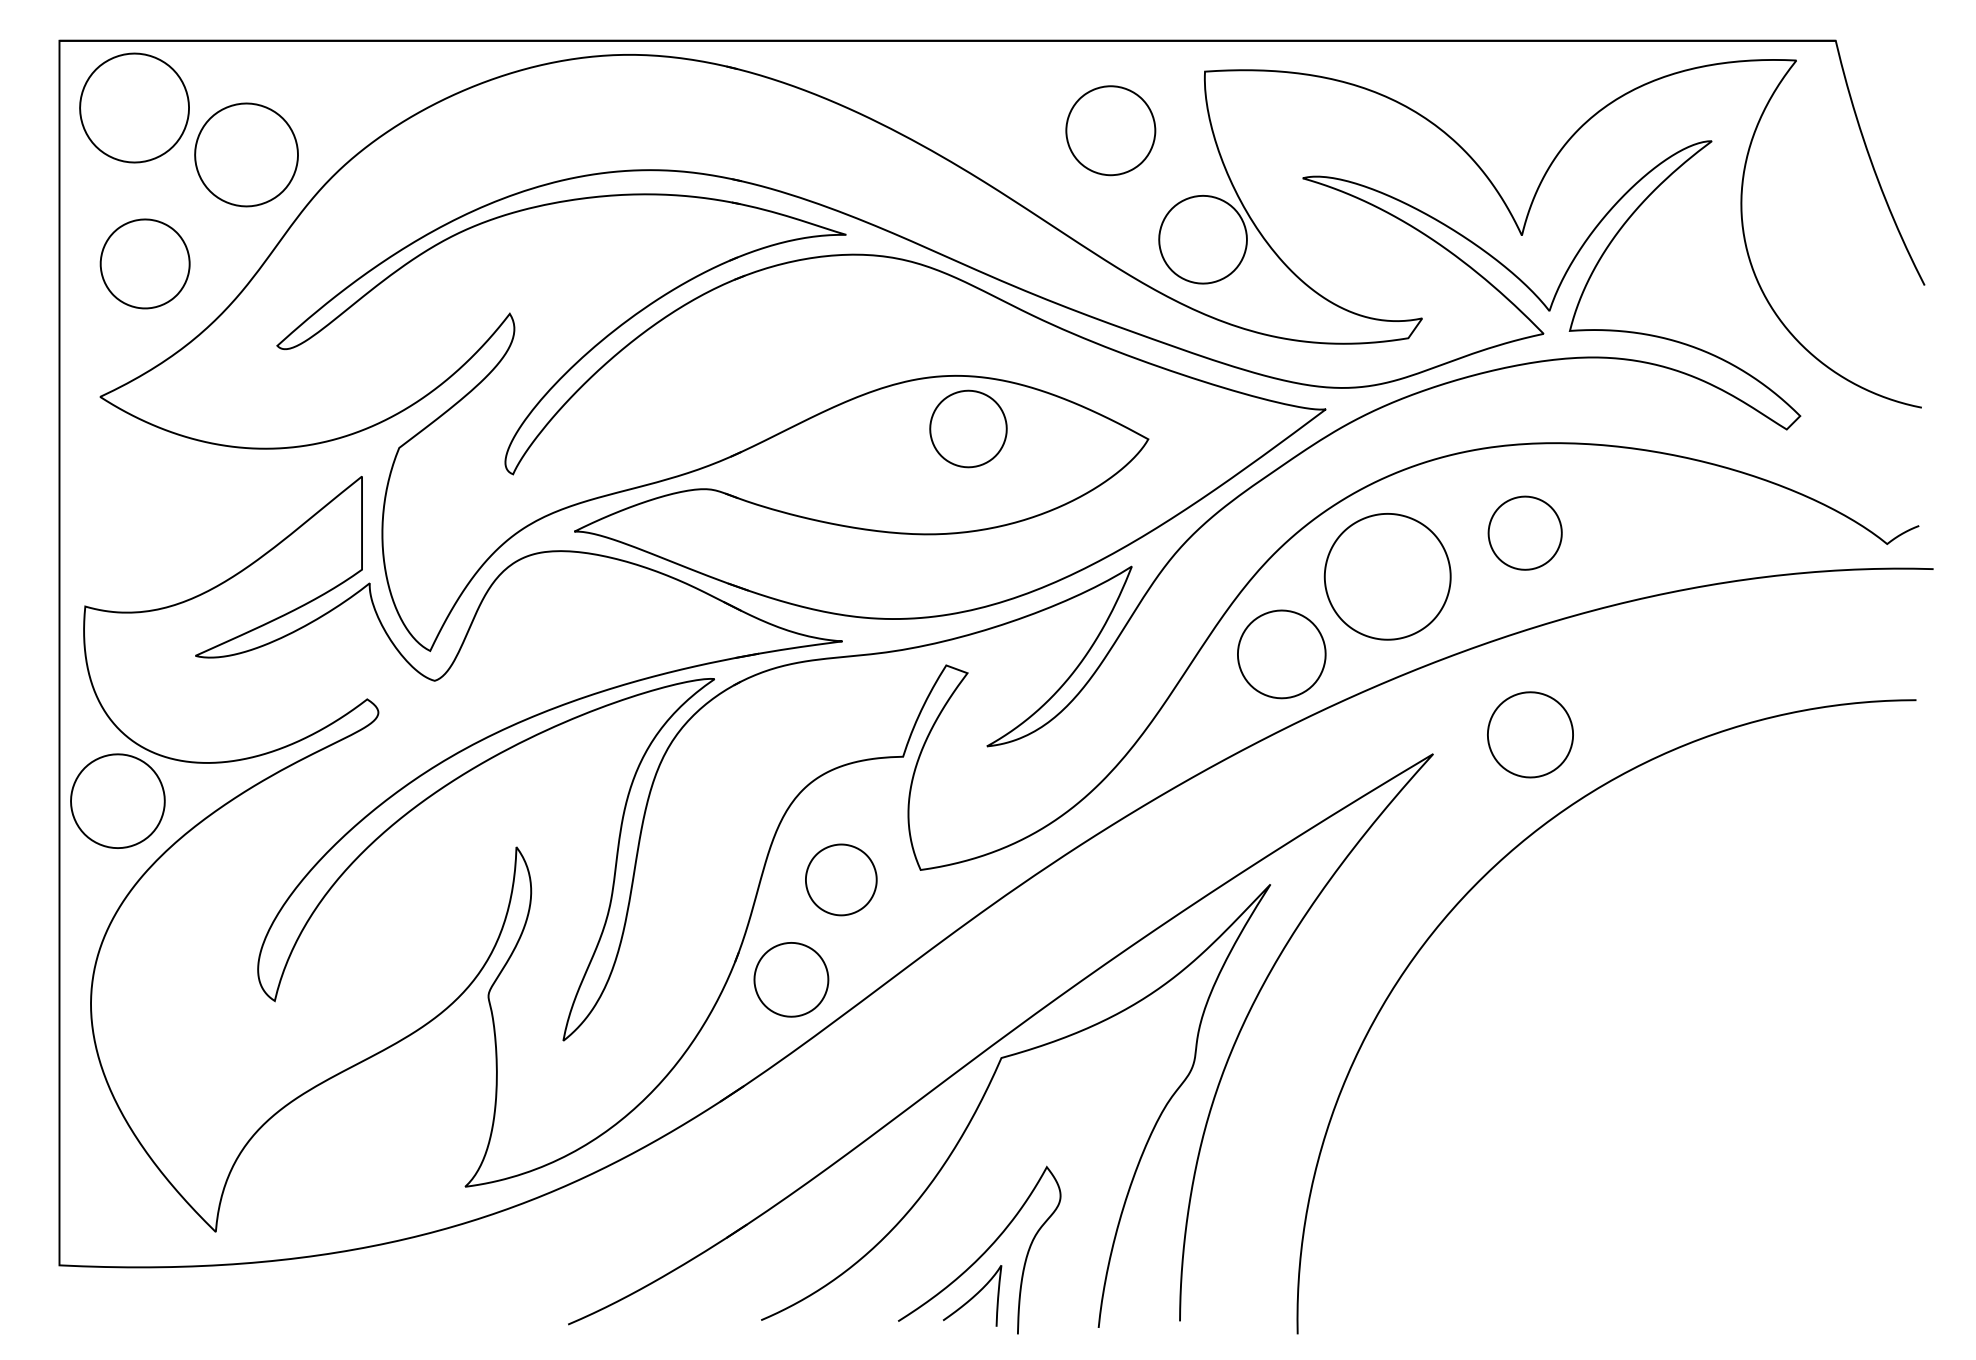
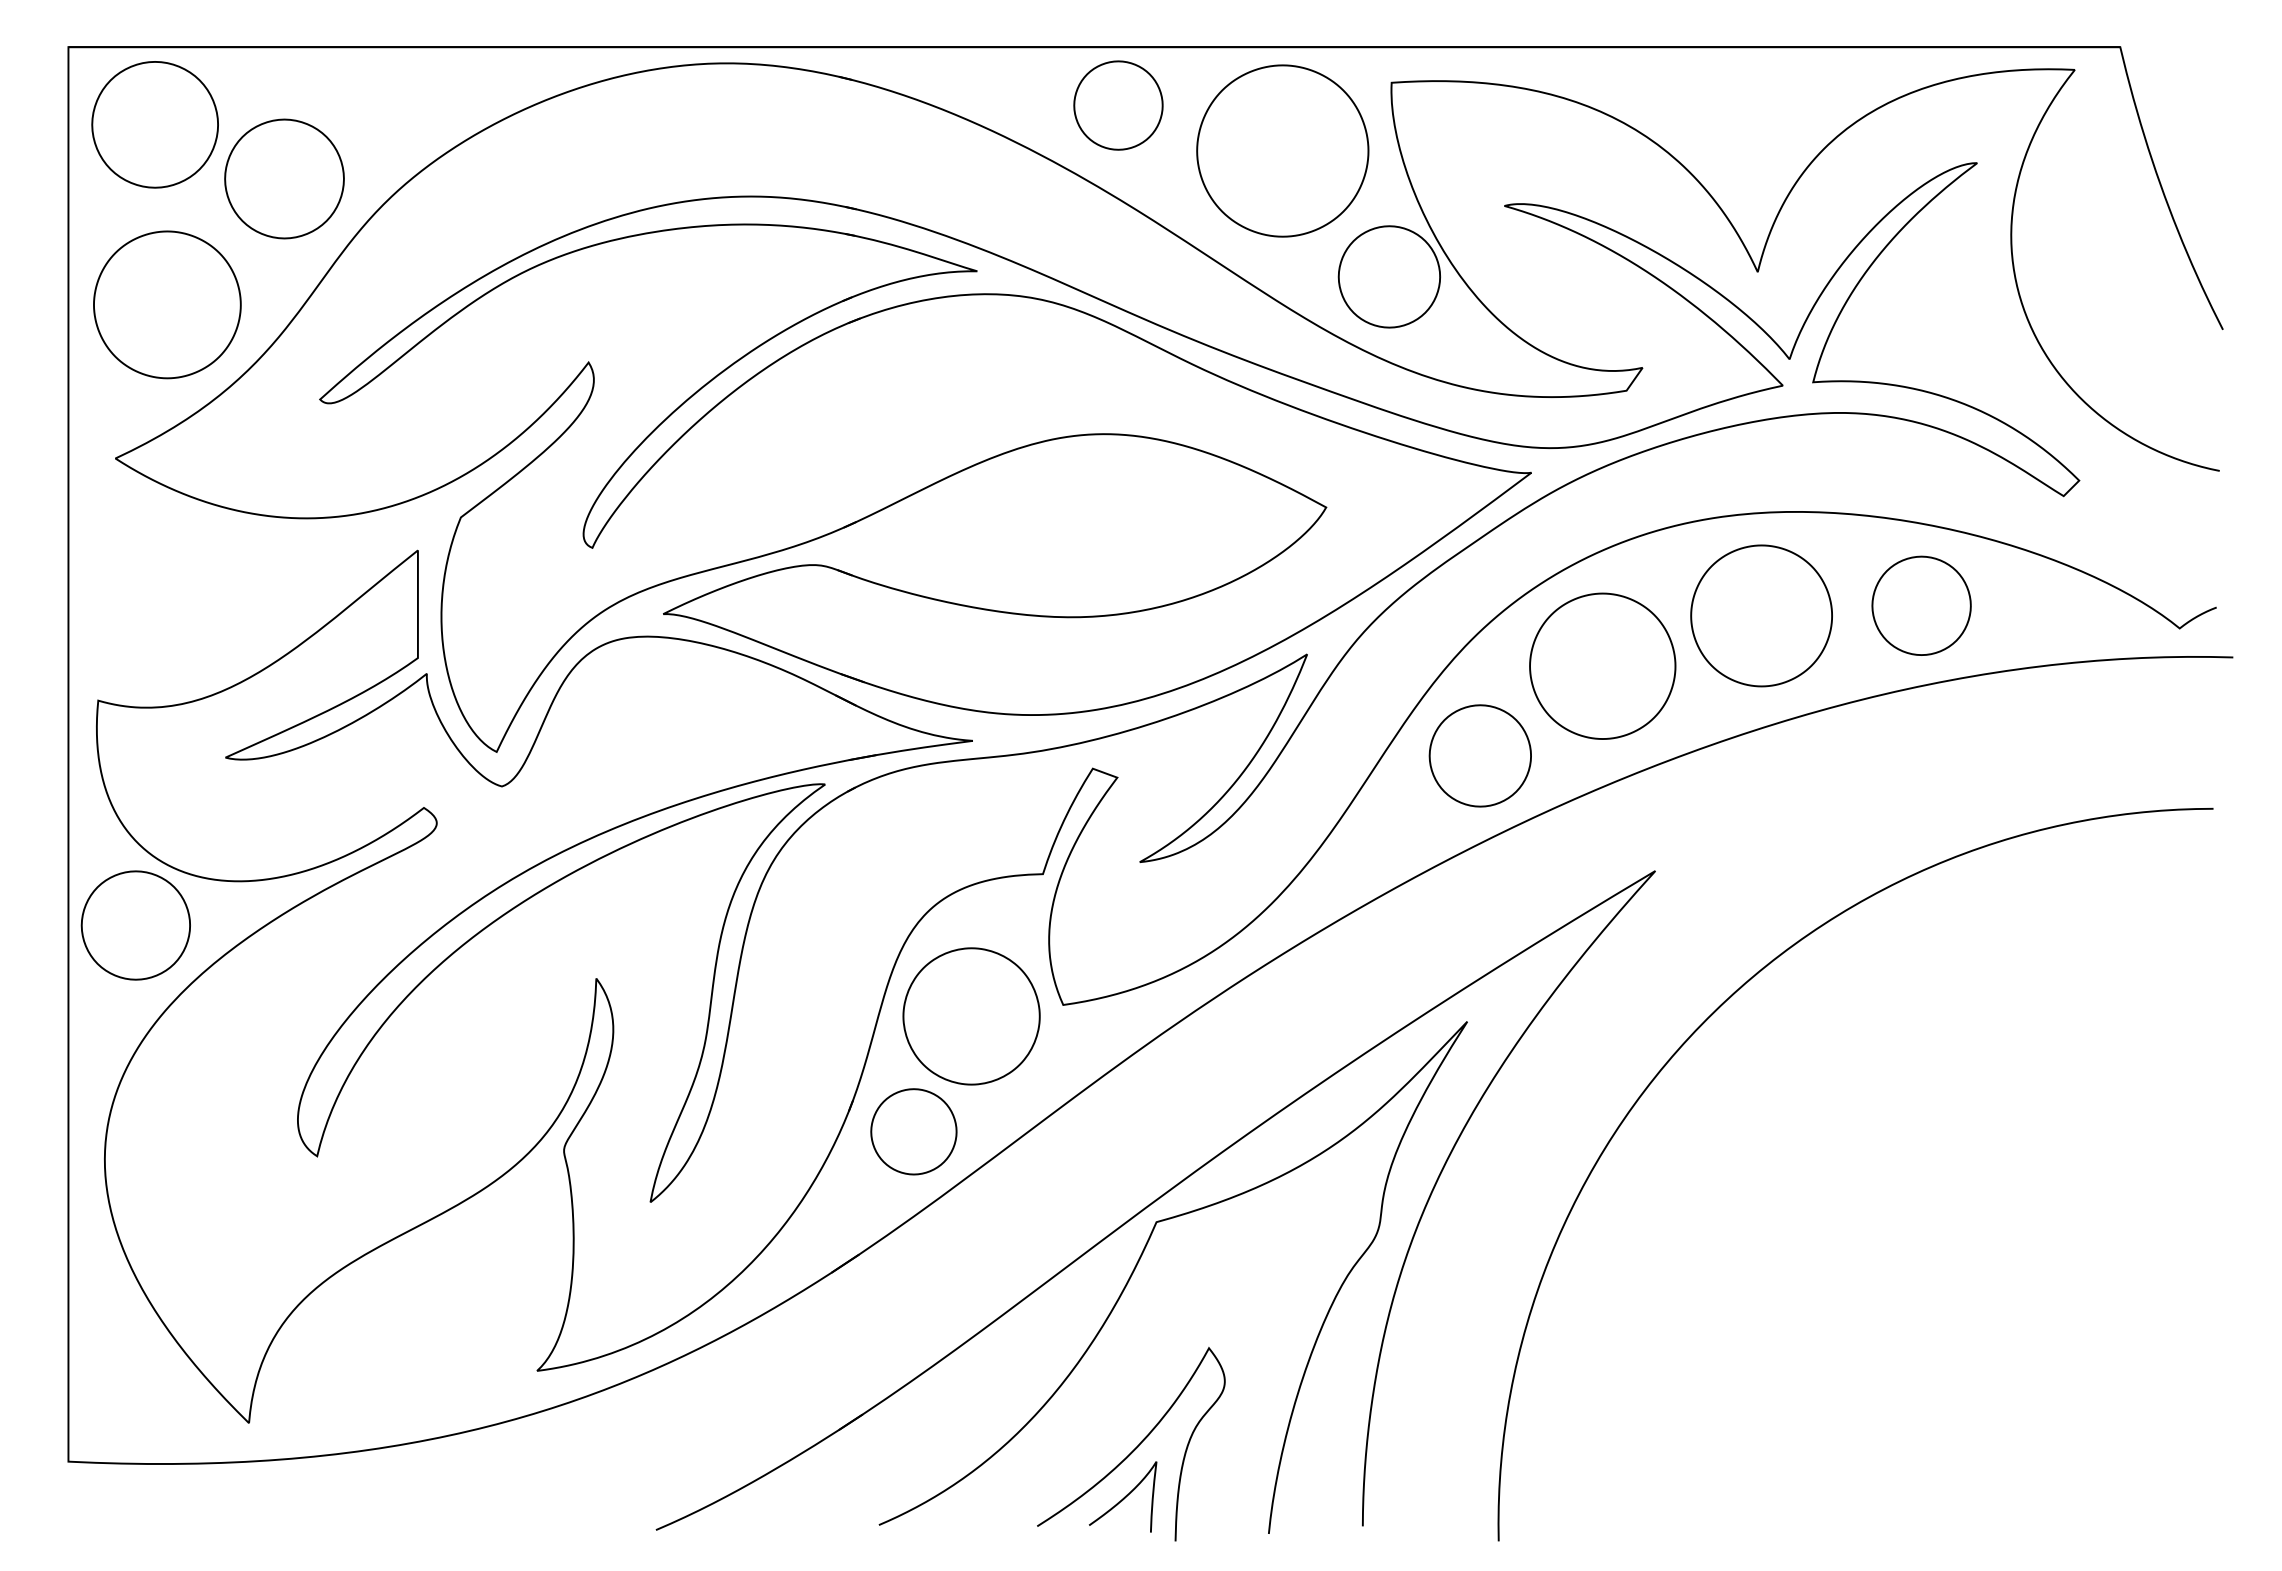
part: (1110, 130) -> (1282, 150), size x1.67
part: (145, 263) -> (167, 304), size x1.43
part: (968, 428) -> (1118, 105), moved
part: (1525, 532) -> (1761, 615), size x1.67
part: (1530, 734) -> (1921, 605), moved
part: (841, 879) -> (971, 1016), size x1.67

